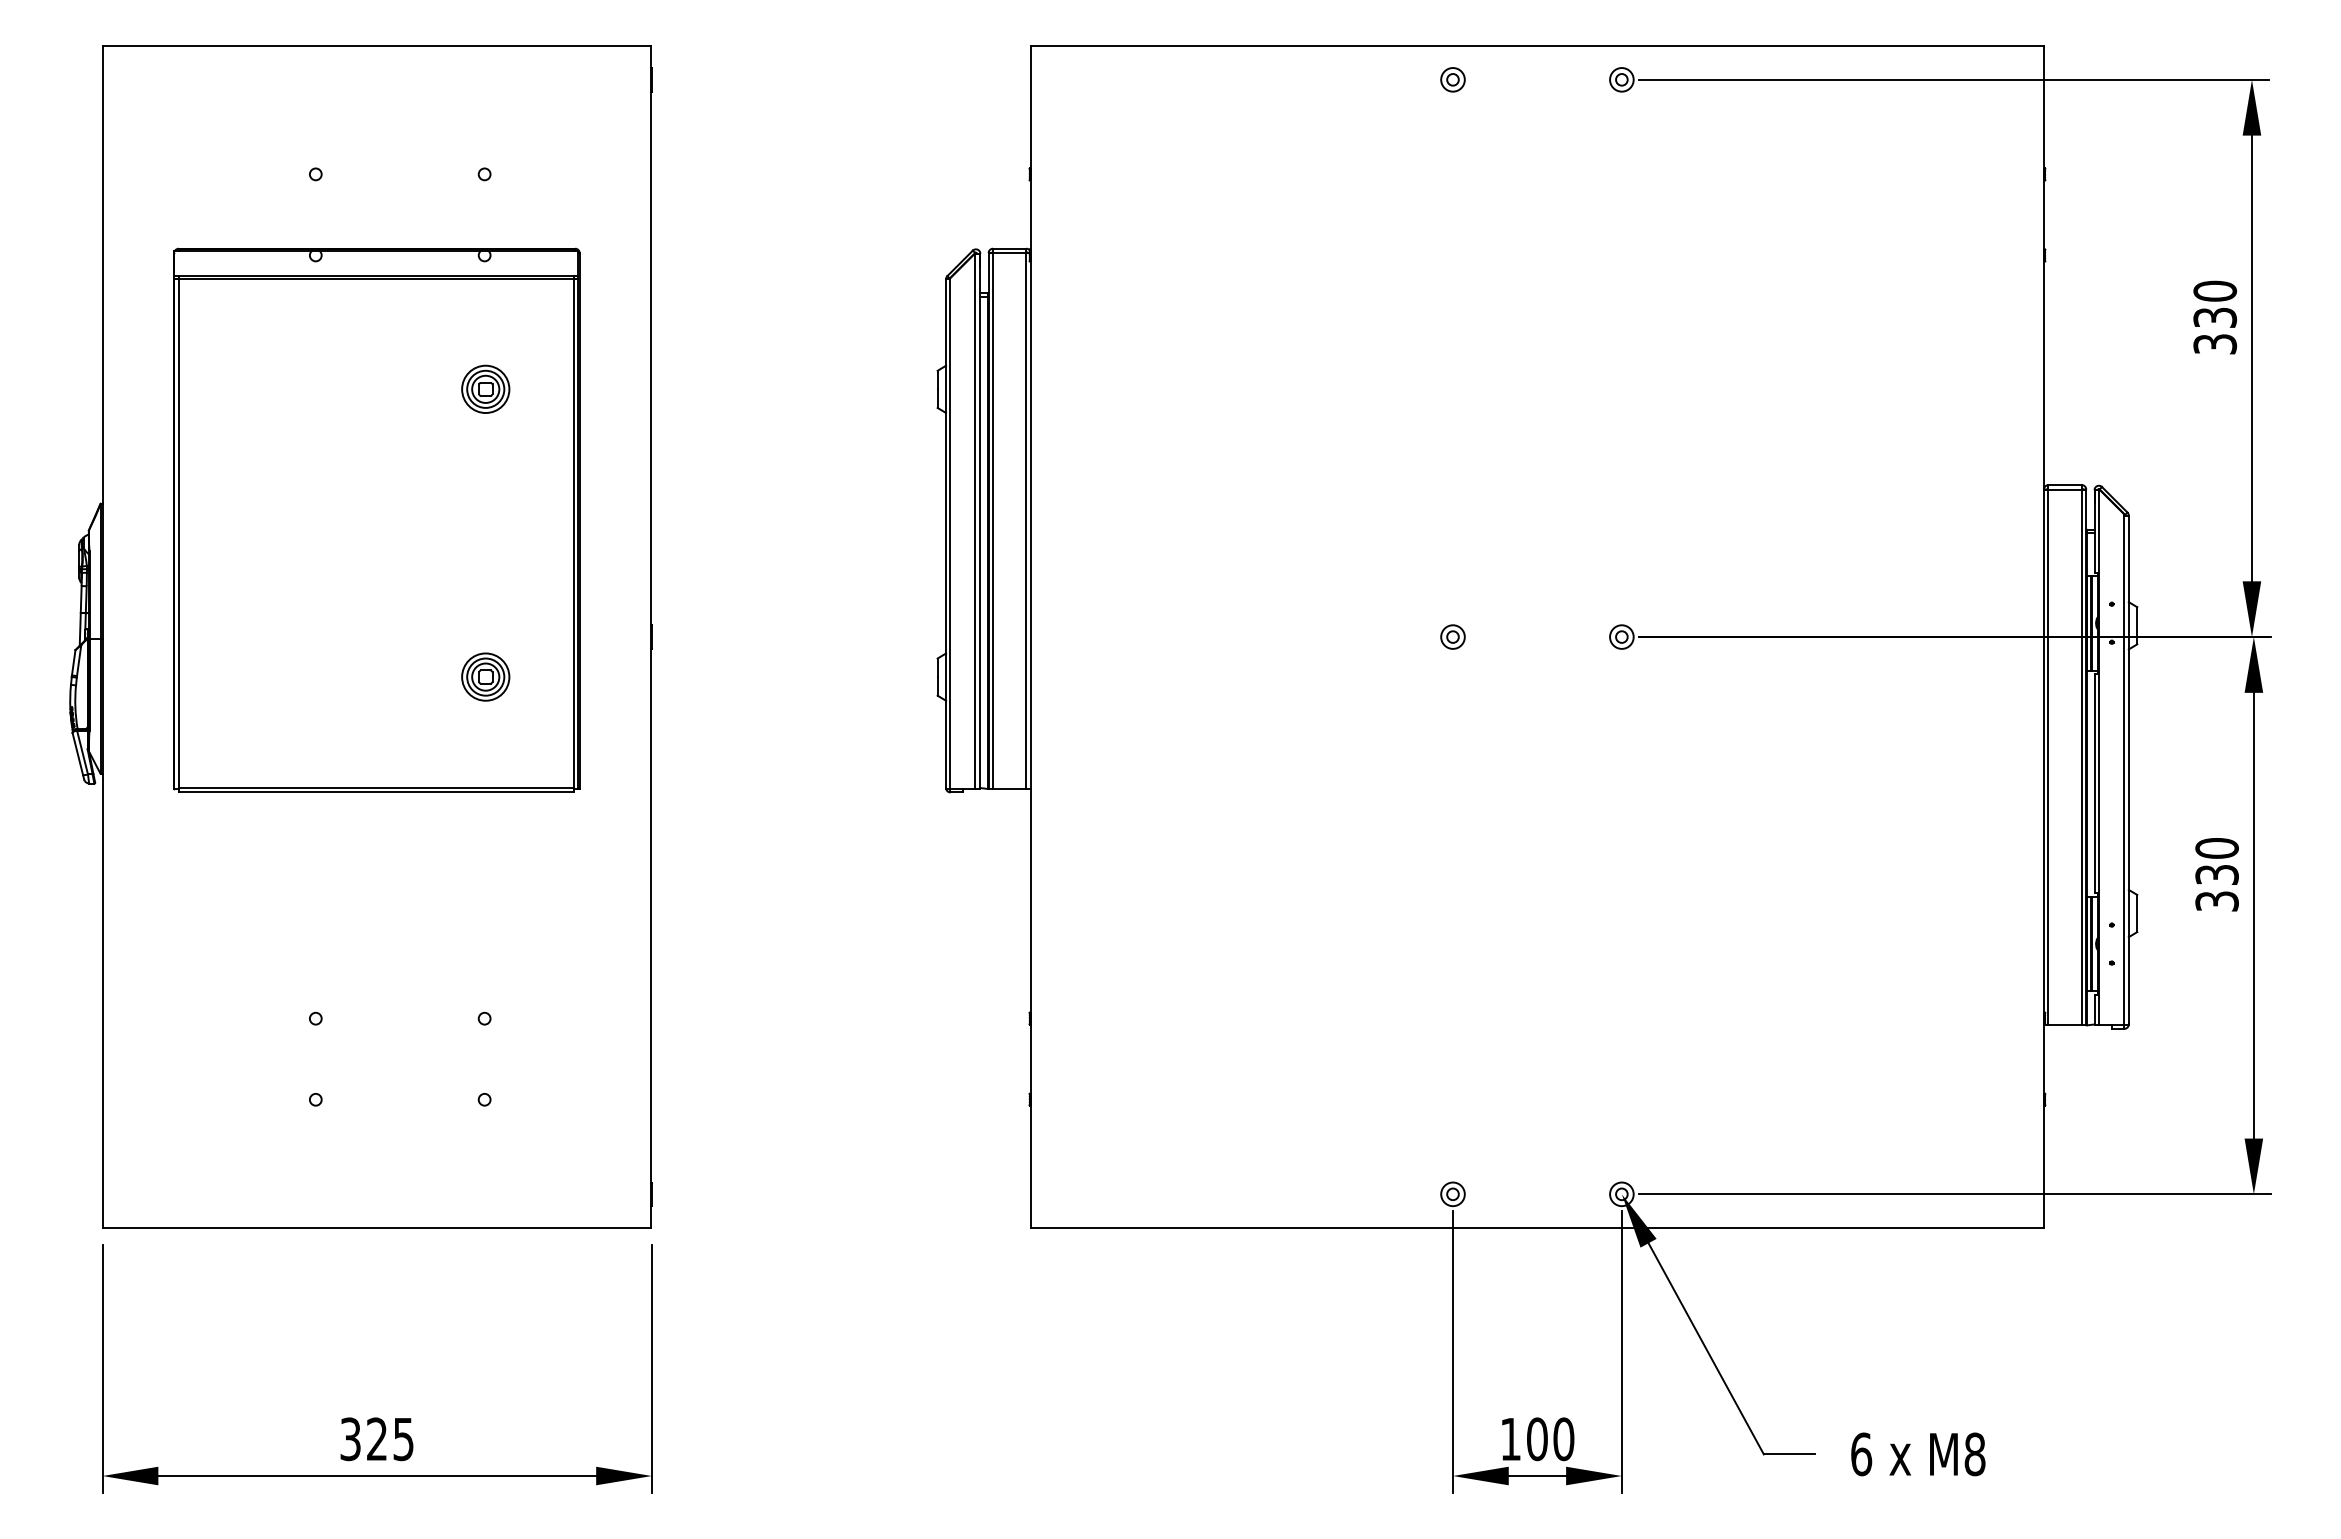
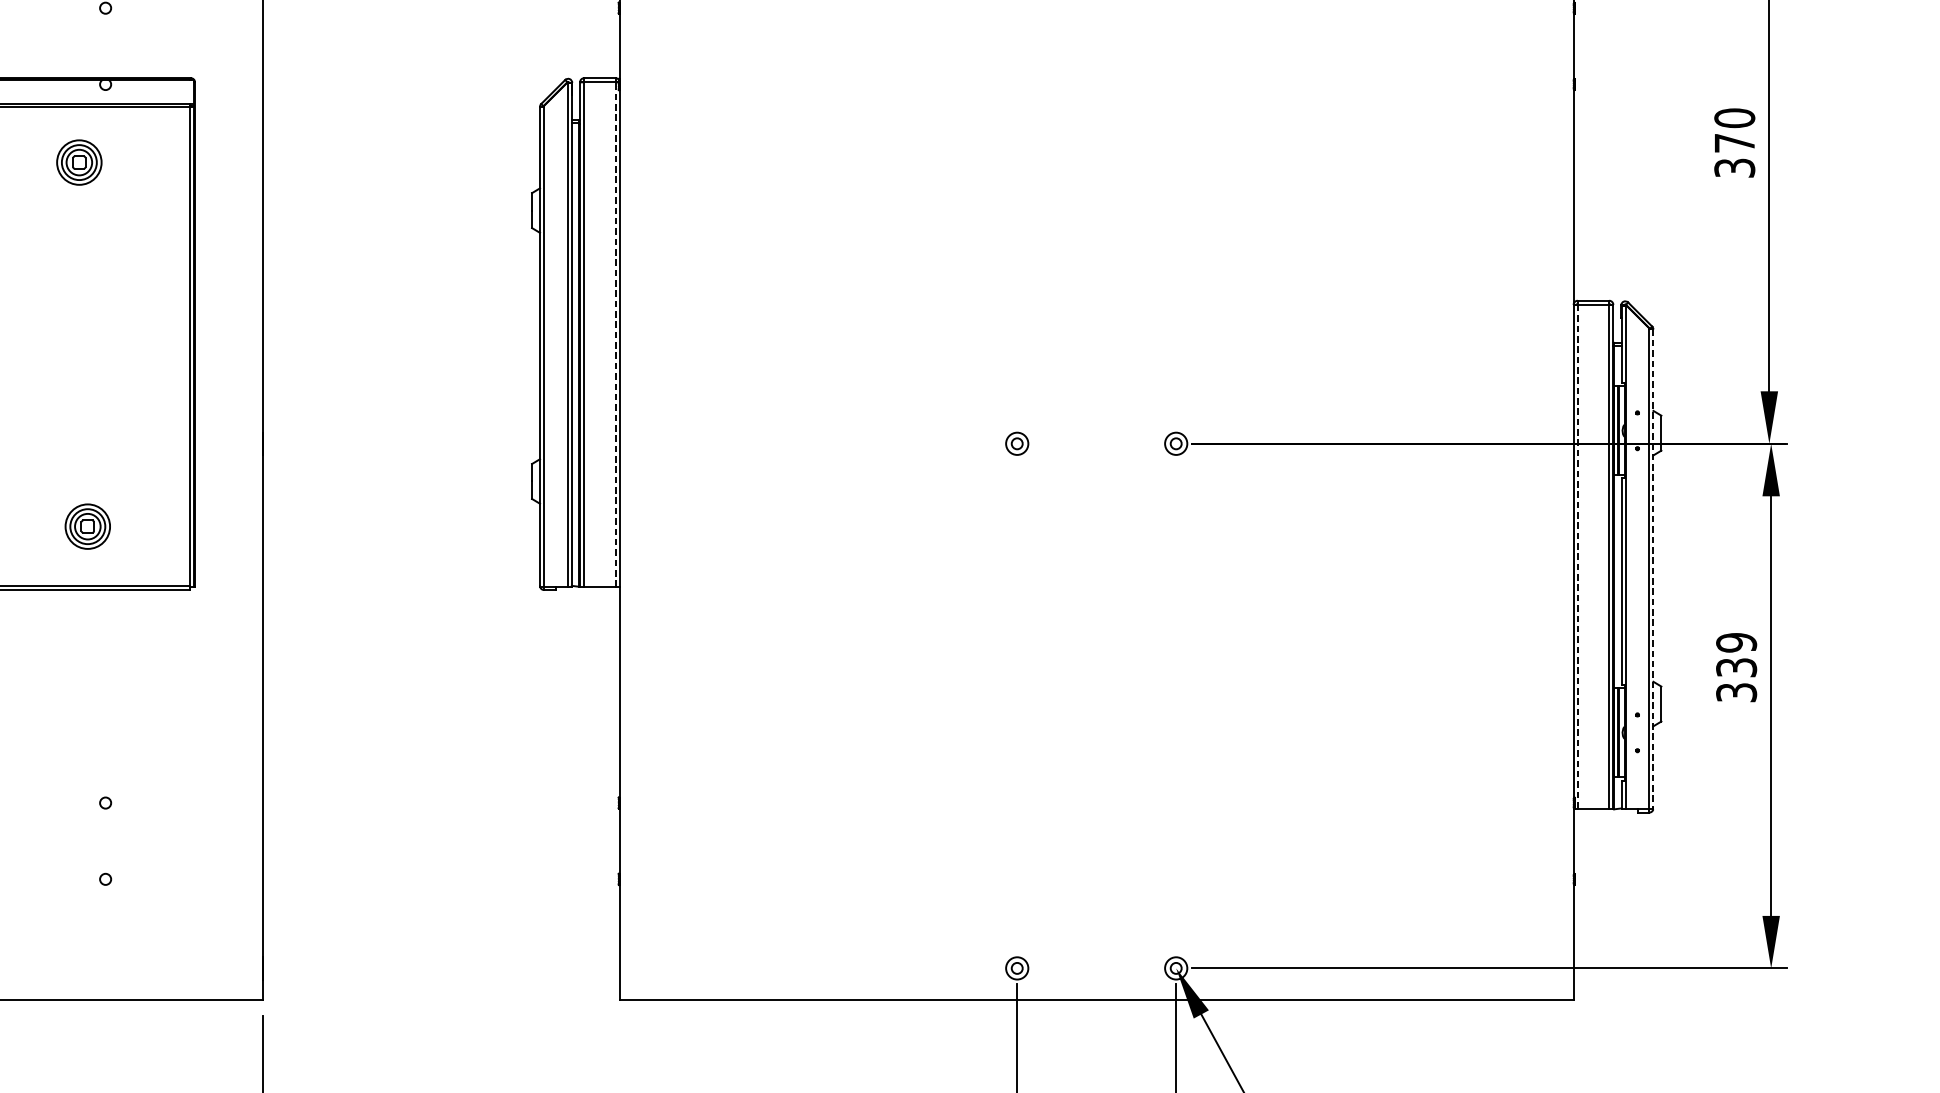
text: (2215, 317) -> (1735, 142), 330 -> 370
part: (485, 388) -> (79, 161), moved
line: (1026, 521) -> (615, 334), solid -> dashed
part: (485, 676) -> (87, 526), moved
line: (2048, 757) -> (1577, 557), solid -> dashed
line: (2128, 770) -> (1653, 569), solid -> dashed
text: (2216, 848) -> (1735, 642), 330 -> 339

